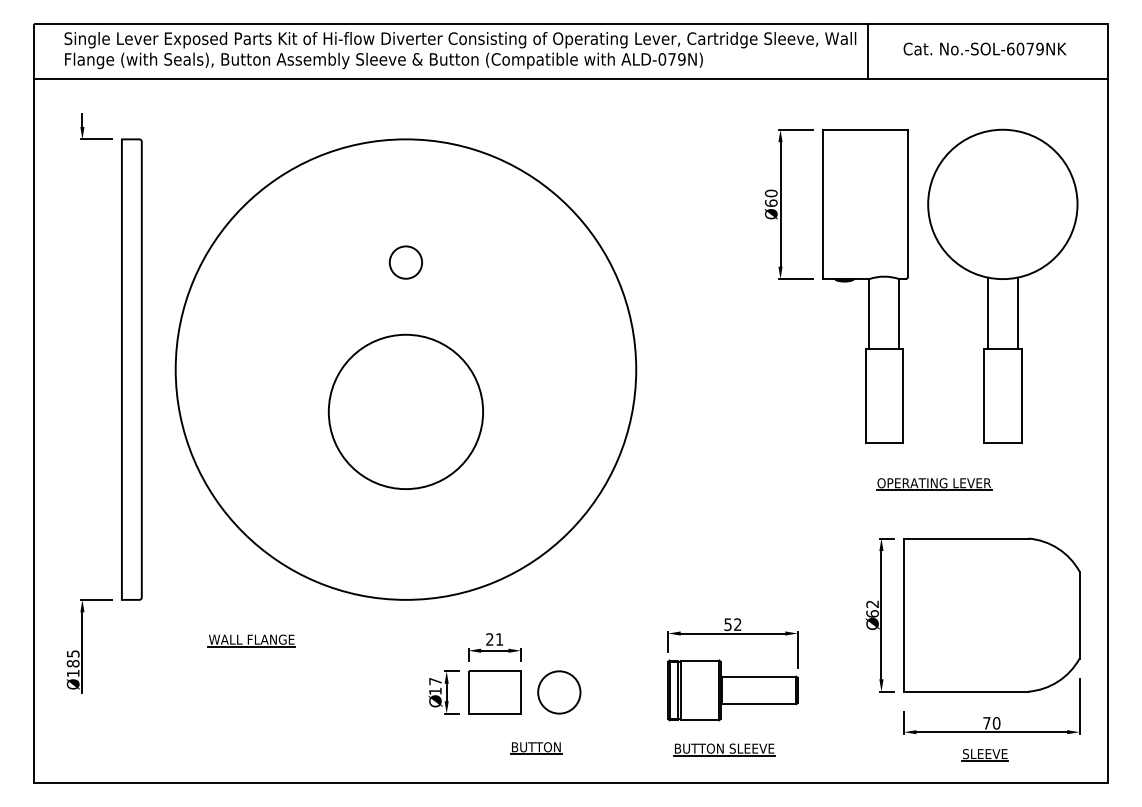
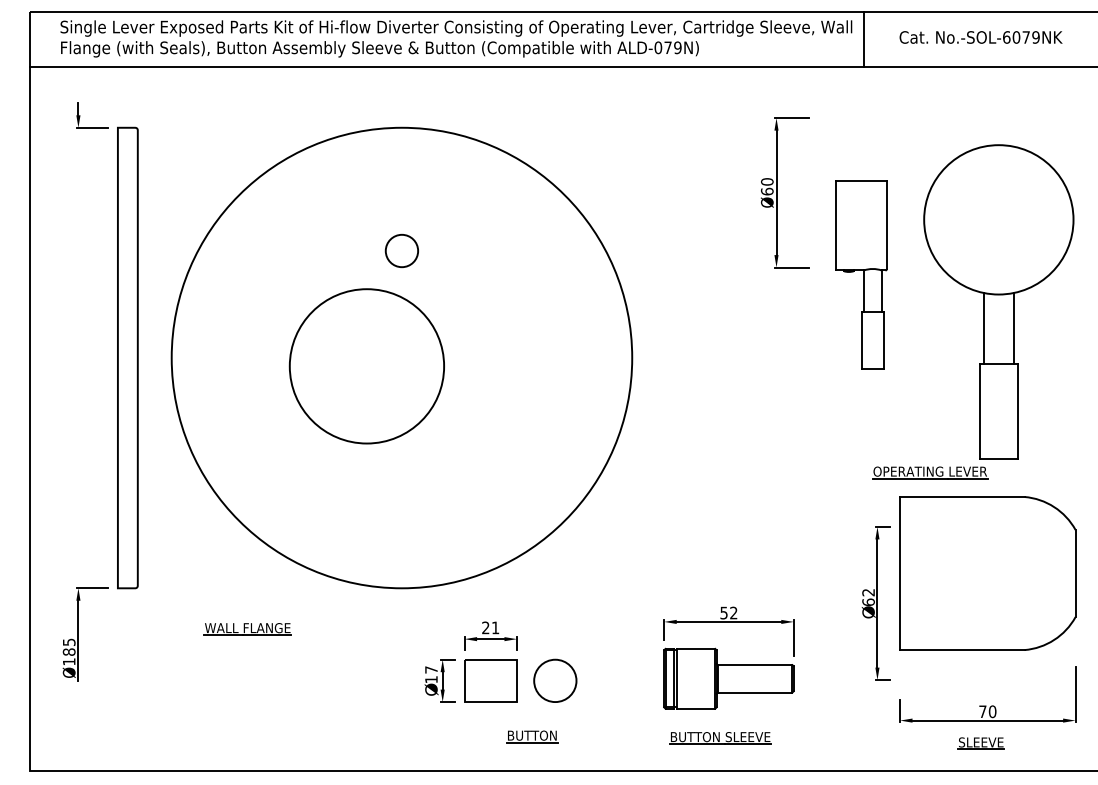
part: (1002, 285) -> (998, 300), moved
part: (865, 286) -> (861, 274), size x0.6
circle: (405, 411) -> (366, 365), moved
part: (991, 614) -> (987, 572), moved

